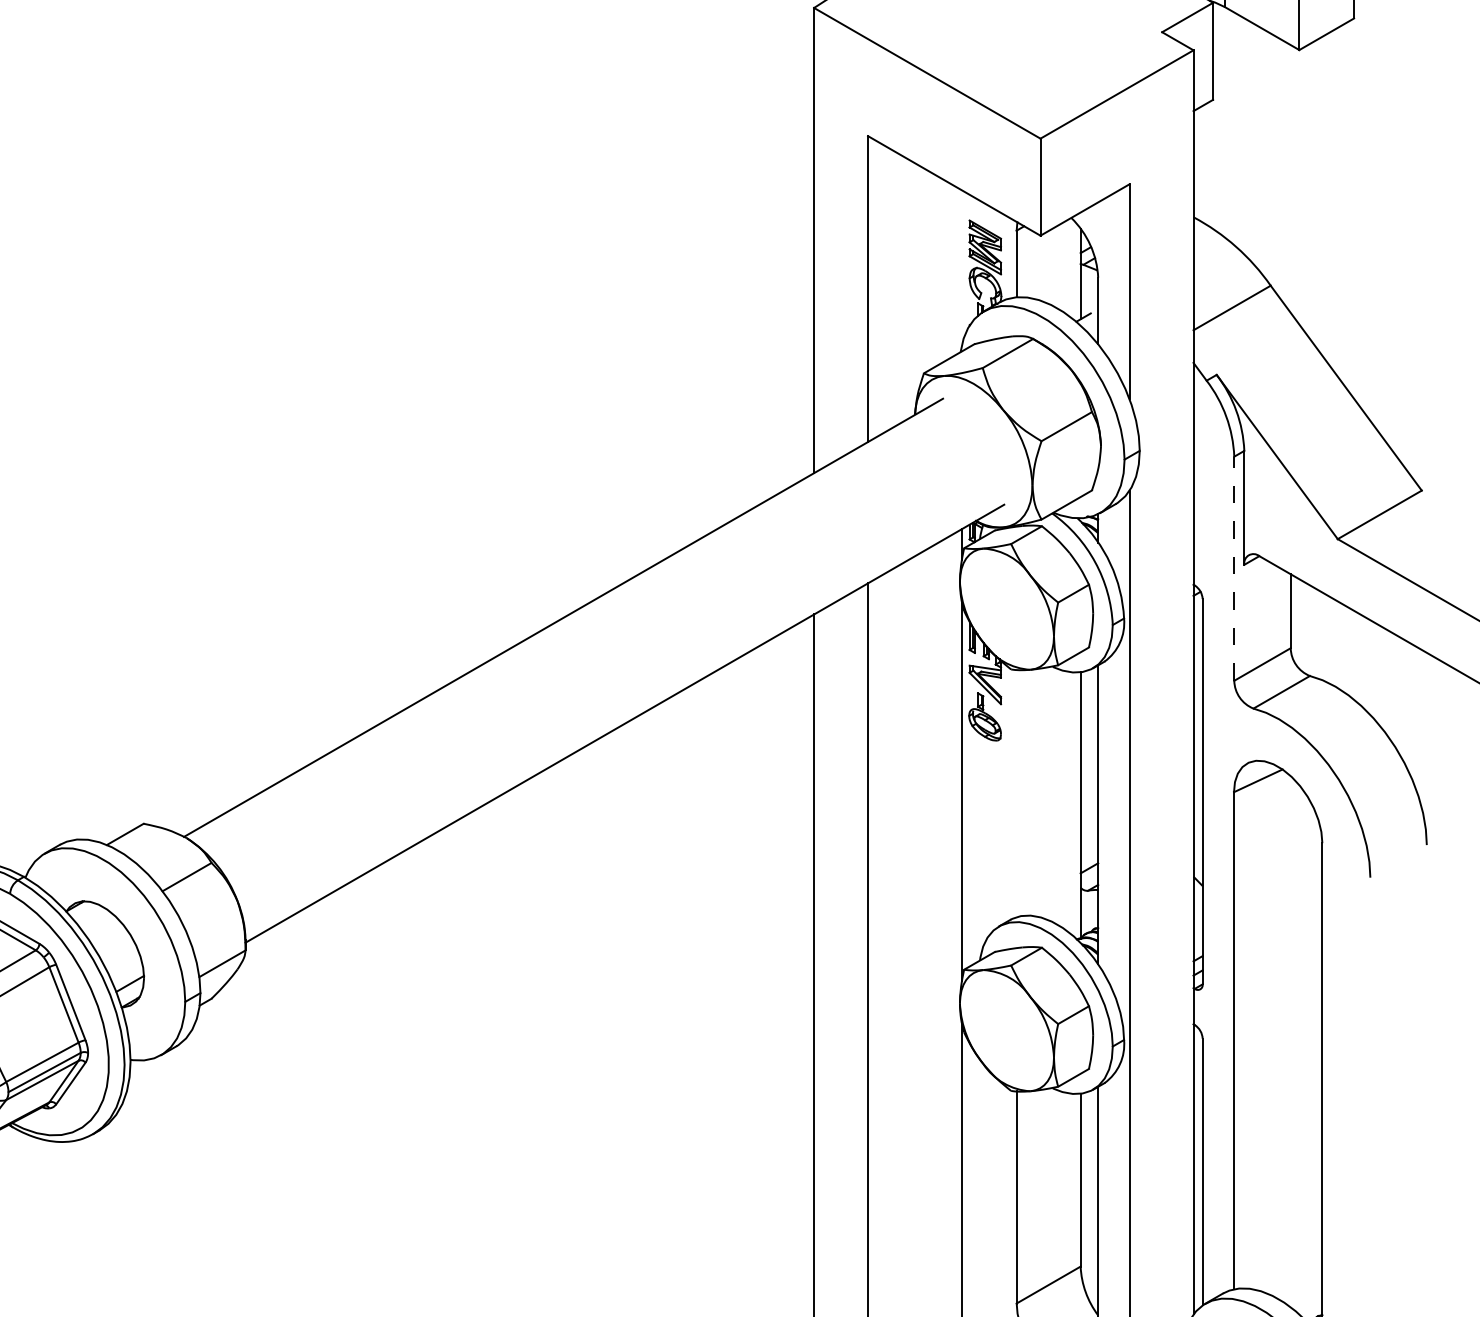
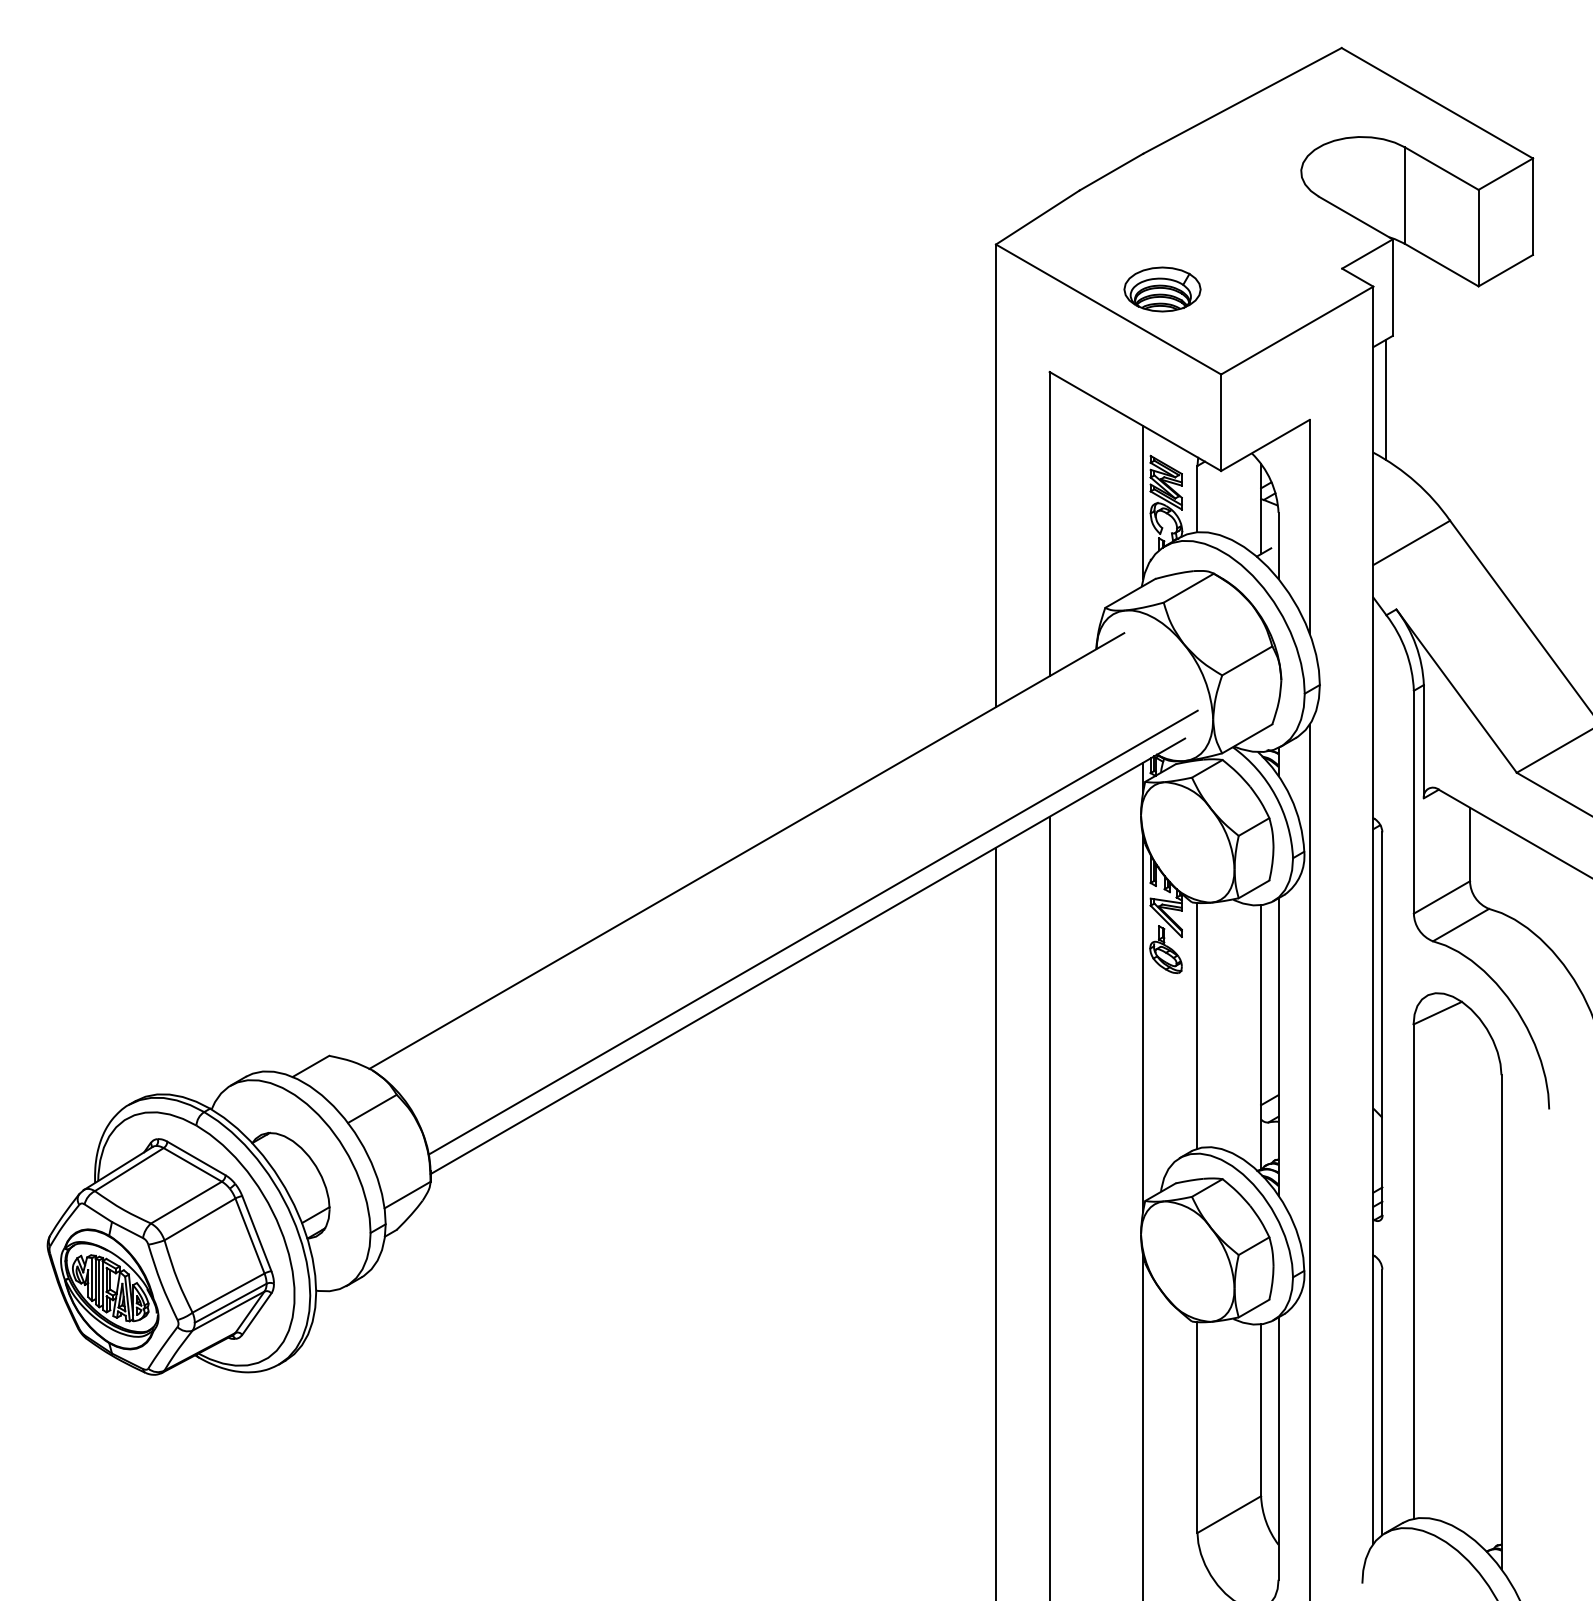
part: (981, 53) -> (1162, 289), added
line: (1206, 163) -> (1386, 399), added
line: (962, 267) -> (1143, 502), added
line: (1233, 568) -> (1413, 801), dashed -> solid
line: (629, 699) -> (812, 932), added
line: (1016, 793) -> (1197, 1025), added

